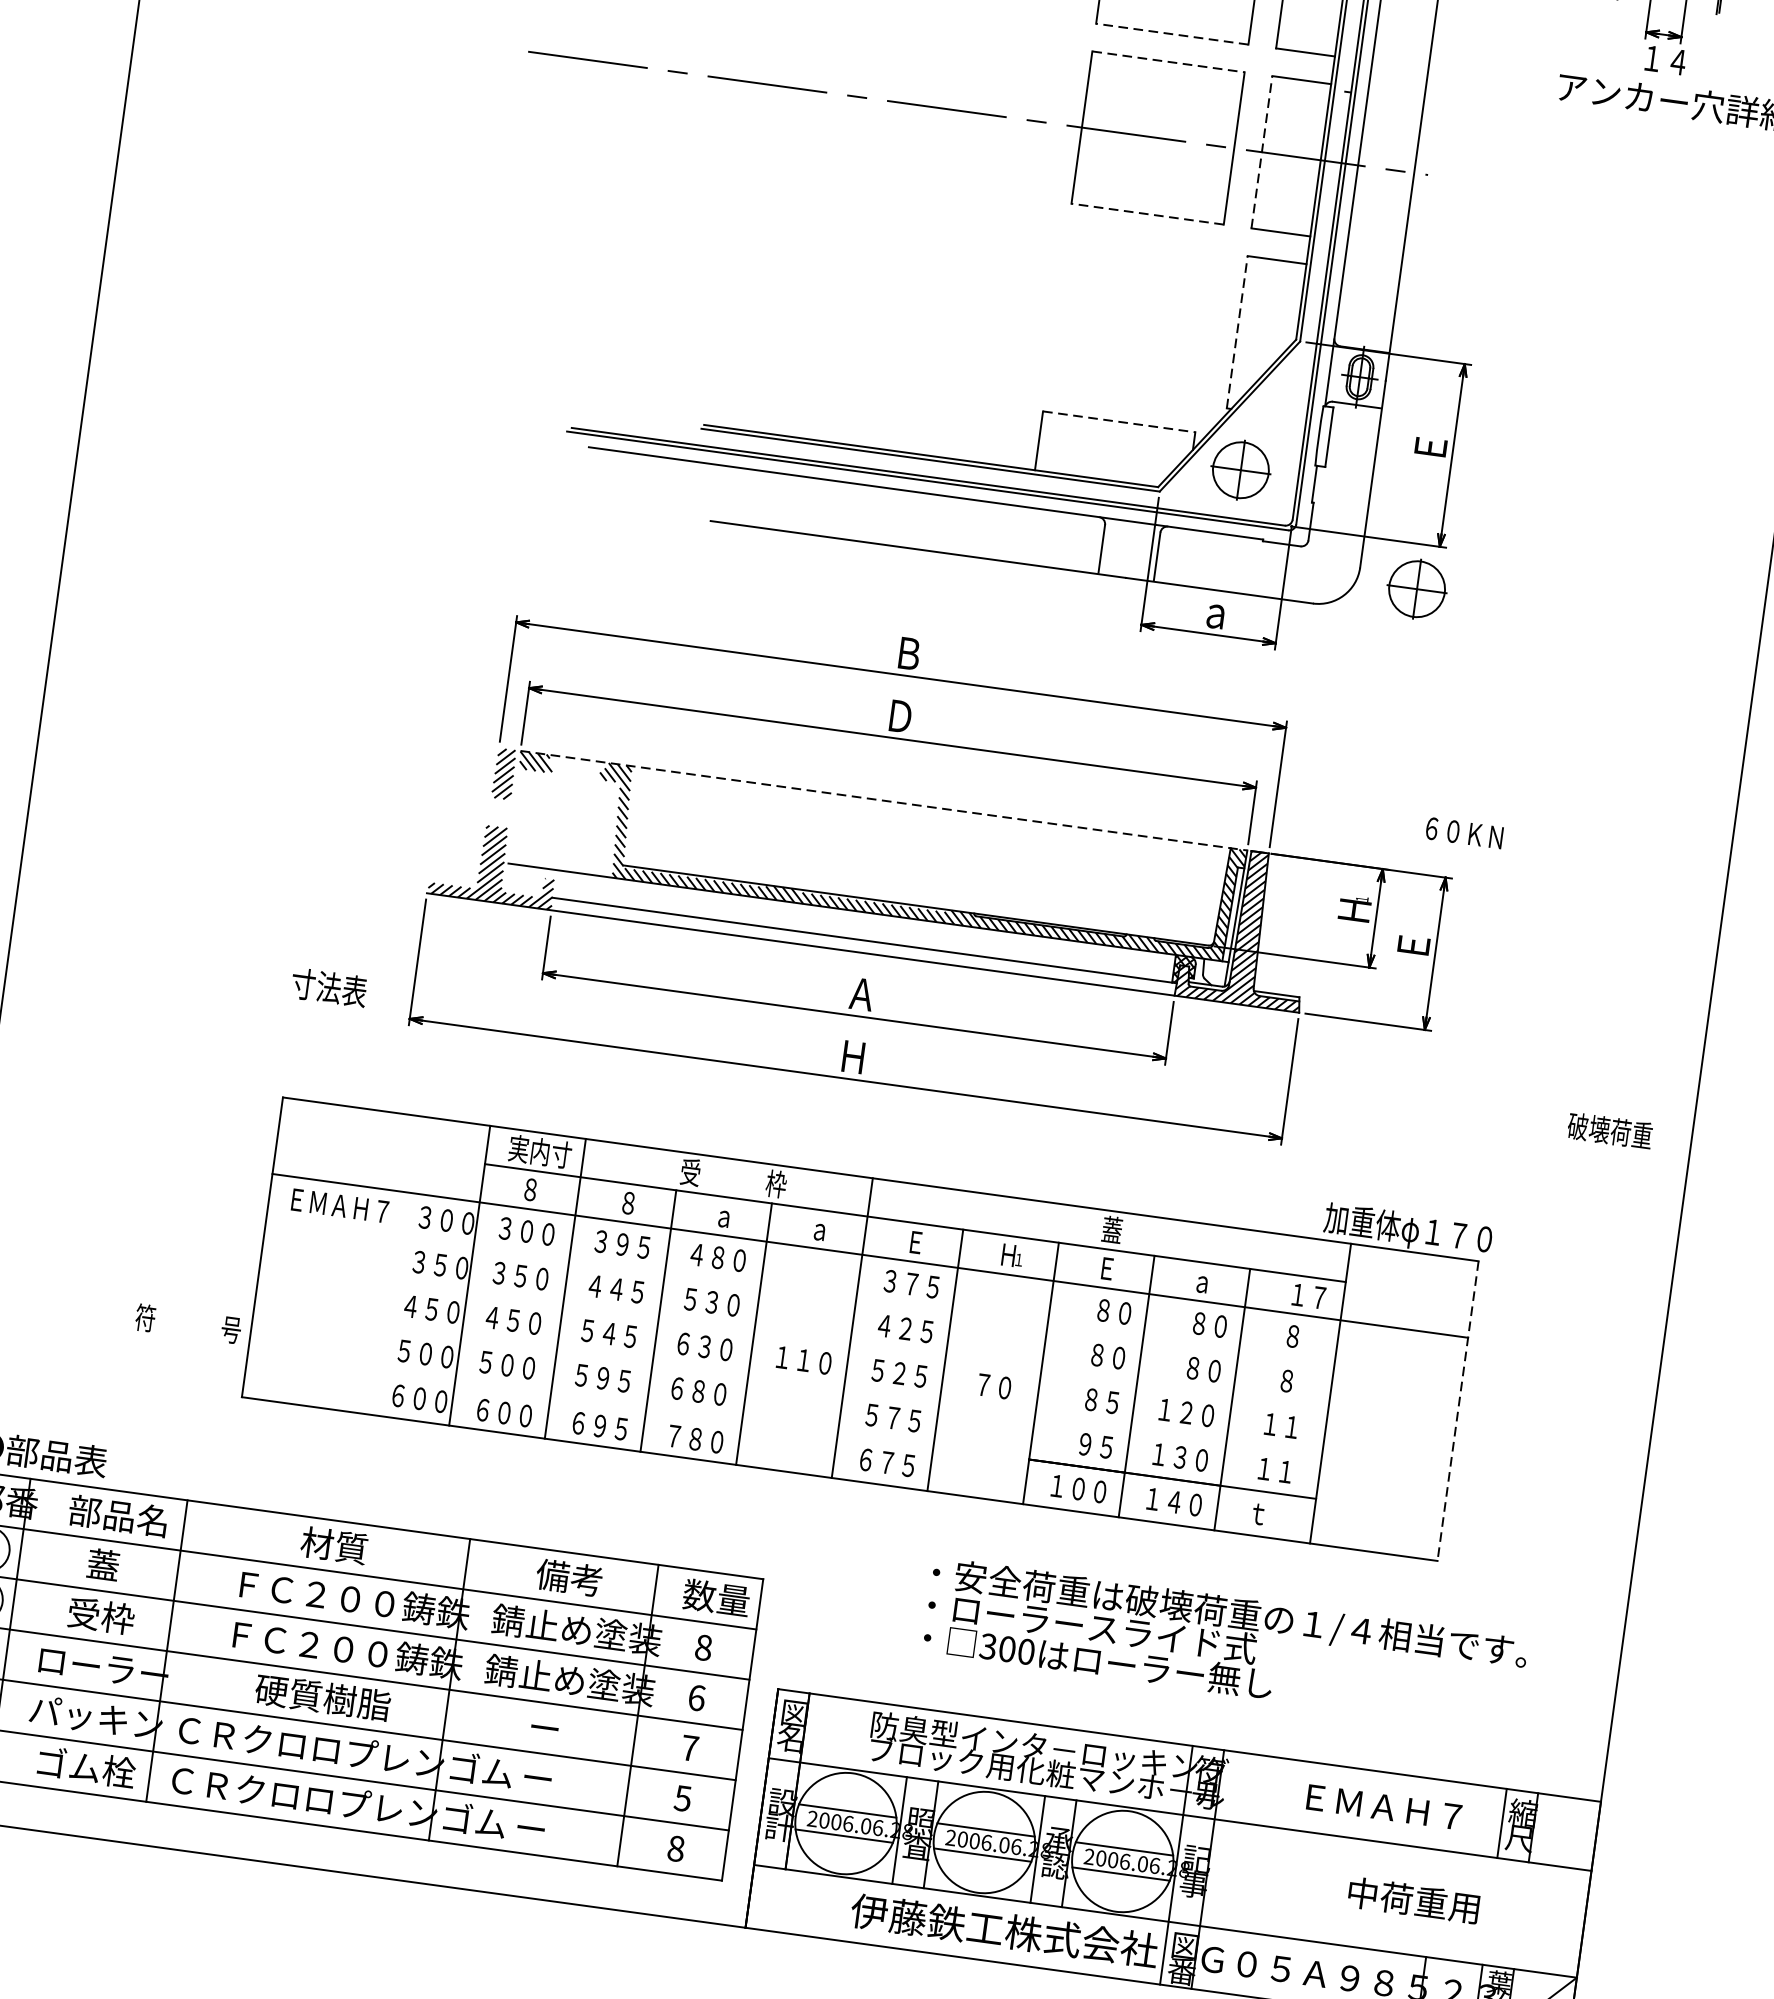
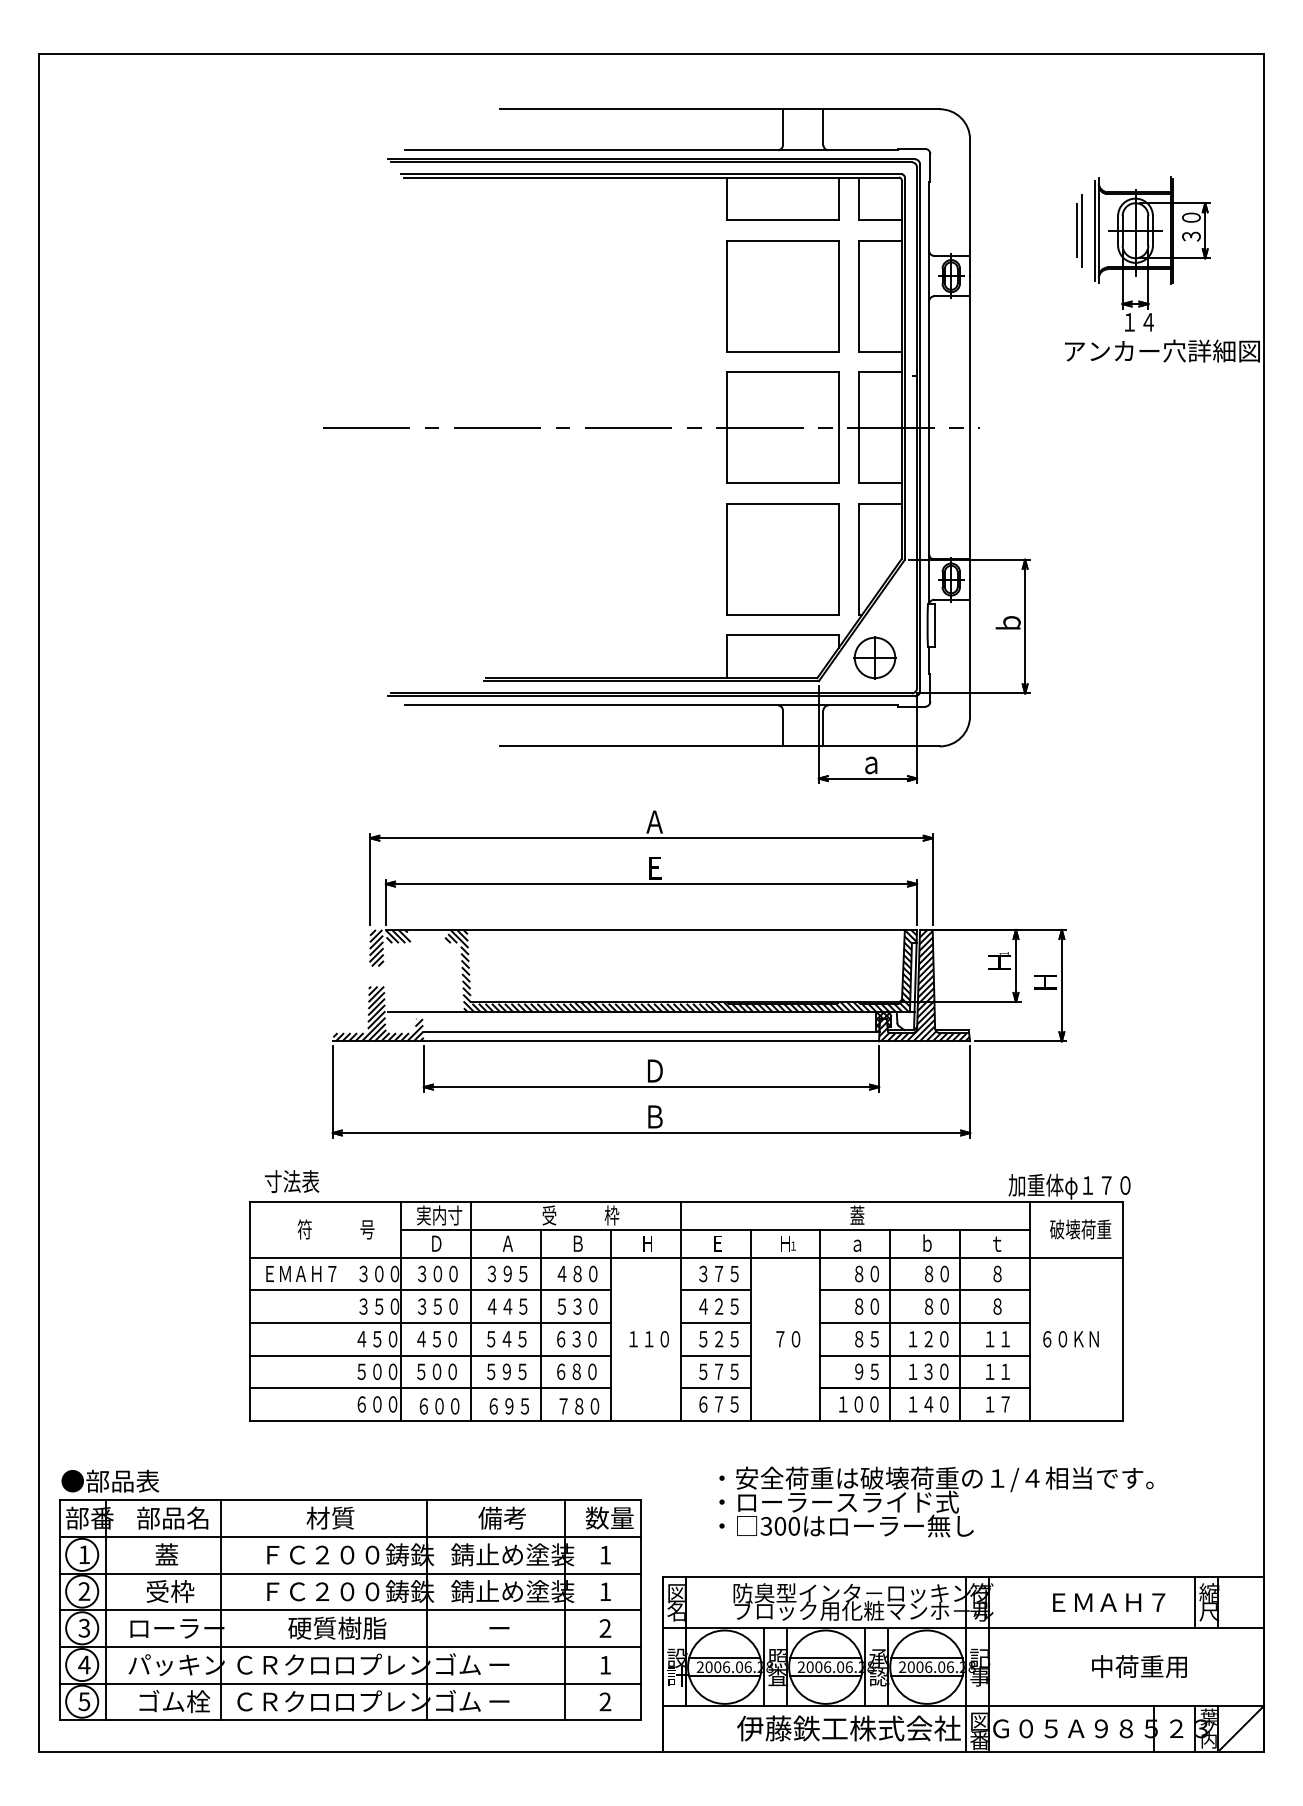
line: (1171, 33) -> (782, 351), dashed -> solid
line: (1167, 62) -> (782, 372), dashed -> solid
line: (1261, 151) -> (858, 427), dashed -> solid
line: (1146, 214) -> (782, 483), dashed -> solid
part: (1132, 318) -> (782, 559), added
line: (1236, 332) -> (858, 559), dashed -> solid
line: (1118, 422) -> (782, 635), dashed -> solid
text: (1428, 446) -> (1007, 622), Ｅ -> ｂ
part: (1416, 588) -> (1012, 725), removed
text: (908, 652) -> (654, 821), Ｂ -> Ａ
text: (901, 715) -> (655, 867), Ｄ -> Ｅ
line: (884, 800) -> (651, 929), dashed -> solid
text: (1463, 833) -> (1070, 1339), moved
text: (1413, 946) -> (1045, 982), Ｅ -> Ｈ
text: (328, 987) -> (291, 1181), moved
text: (861, 993) -> (654, 1070), Ａ -> Ｄ
text: (853, 1056) -> (654, 1116), Ｈ -> Ｂ
text: (1609, 1130) -> (1080, 1229), moved
text: (530, 1189) -> (436, 1243), ８ -> Ｄ
text: (628, 1202) -> (507, 1243), ８ -> Ａ
text: (723, 1215) -> (577, 1243), ａ -> Ｂ
text: (819, 1229) -> (647, 1243), ａ -> Ｈ
line: (512, 1252) -> (429, 1290), added
text: (1107, 1268) -> (857, 1243), Ｅ -> ａ
text: (1203, 1280) -> (927, 1242), ａ -> ｂ
line: (506, 1296) -> (429, 1322), added
text: (1308, 1296) -> (1004, 1243), １７ -> ｔ
line: (903, 1306) -> (715, 1290), added
text: (188, 1323) -> (336, 1229), moved
line: (500, 1341) -> (429, 1355), added
line: (1191, 1345) -> (925, 1290), added
line: (897, 1349) -> (715, 1322), added
line: (494, 1386) -> (429, 1388), added
line: (1185, 1389) -> (925, 1322), added
line: (891, 1395) -> (715, 1355), added
line: (1458, 1411) -> (1123, 1311), dashed -> solid
line: (1179, 1434) -> (925, 1355), added
line: (885, 1440) -> (715, 1388), added
text: (1268, 1515) -> (997, 1404), ｔ -> １７
text: (1225, 1644) -> (936, 1501), moved
text: (703, 1646) -> (605, 1554), 8 -> 1
text: (696, 1697) -> (605, 1591), 6 -> 1
text: (690, 1748) -> (605, 1628), 7 -> 2
text: (683, 1798) -> (605, 1665), 5 -> 1
text: (676, 1848) -> (605, 1701), 8 -> 2

